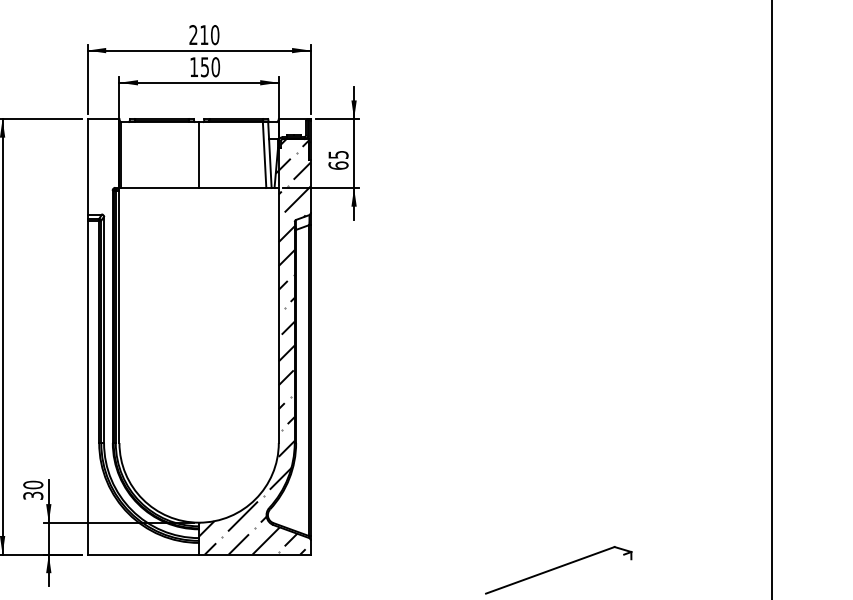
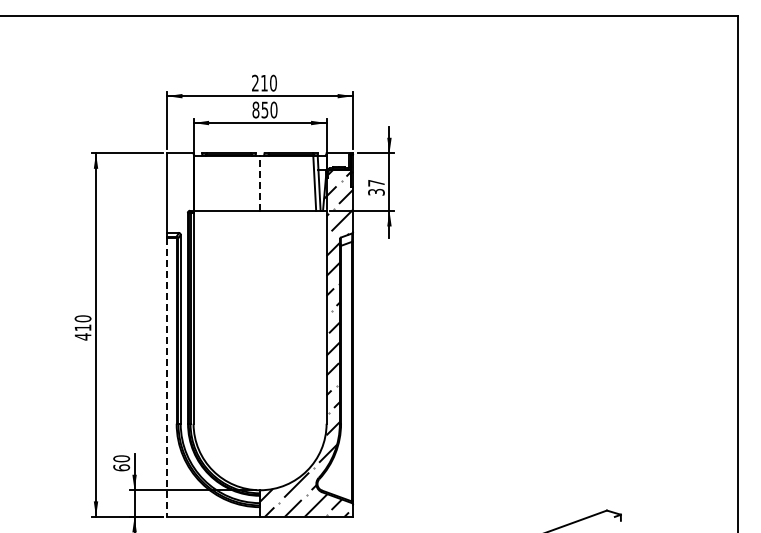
text: (193, 66) -> (255, 109), 150 -> 850
line: (199, 154) -> (260, 182), solid -> dashed
text: (338, 160) -> (376, 187), 65 -> 37
line: (87, 388) -> (166, 378), solid -> dashed
text: (33, 495) -> (121, 467), 30 -> 60

